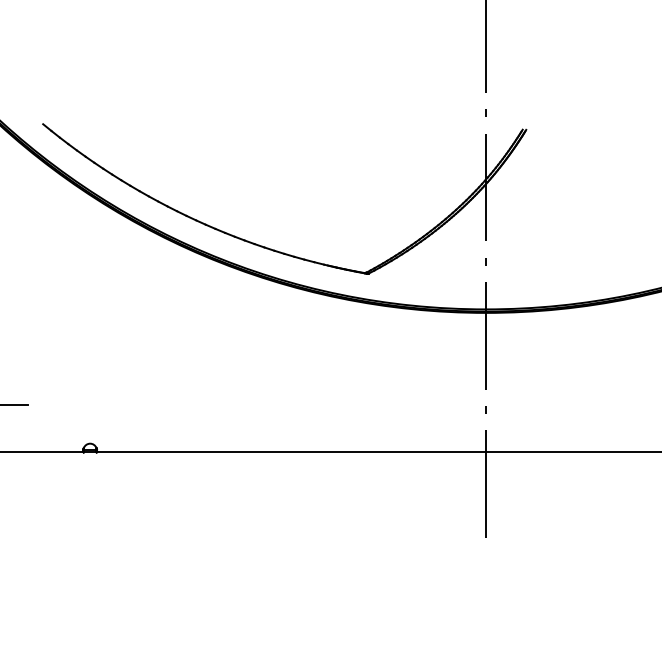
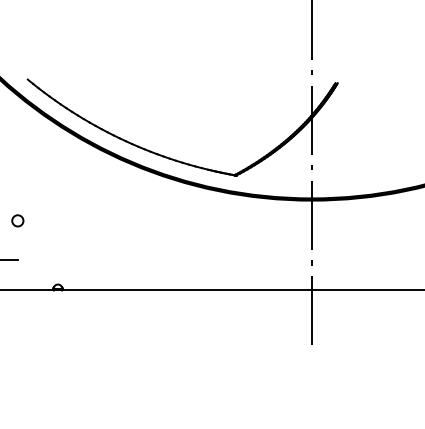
circle: (27, 343) -> (17, 220), added

